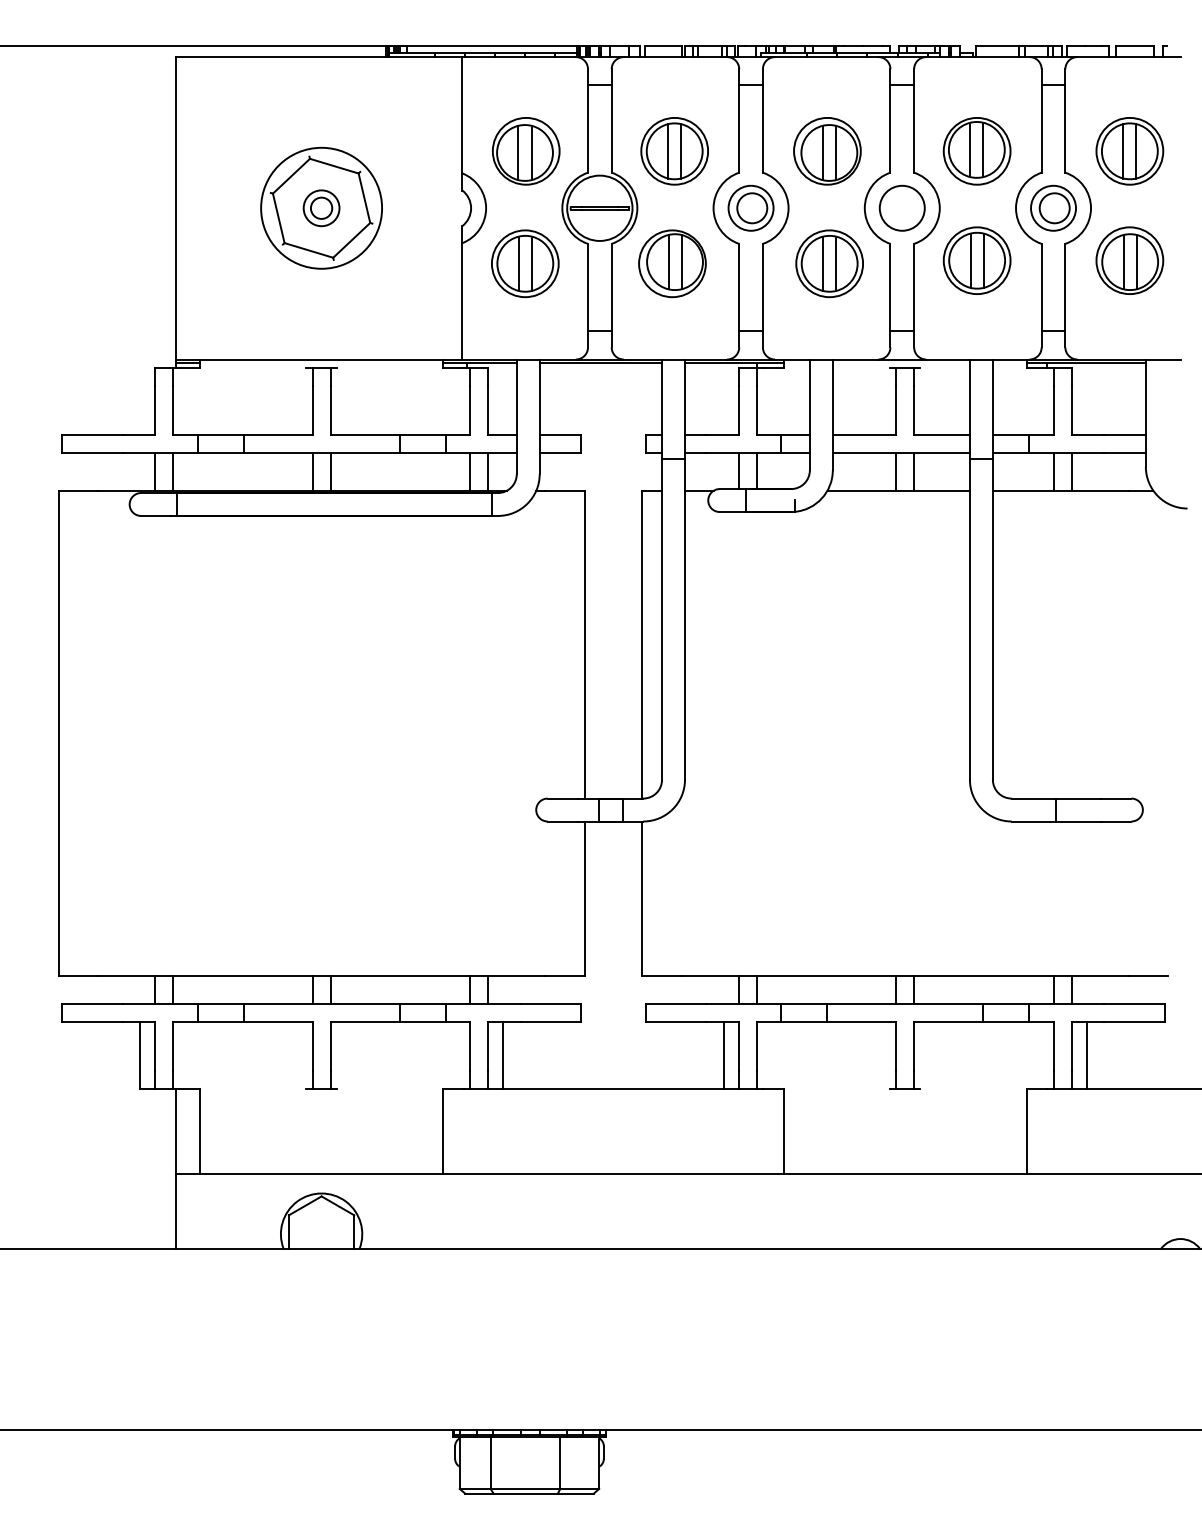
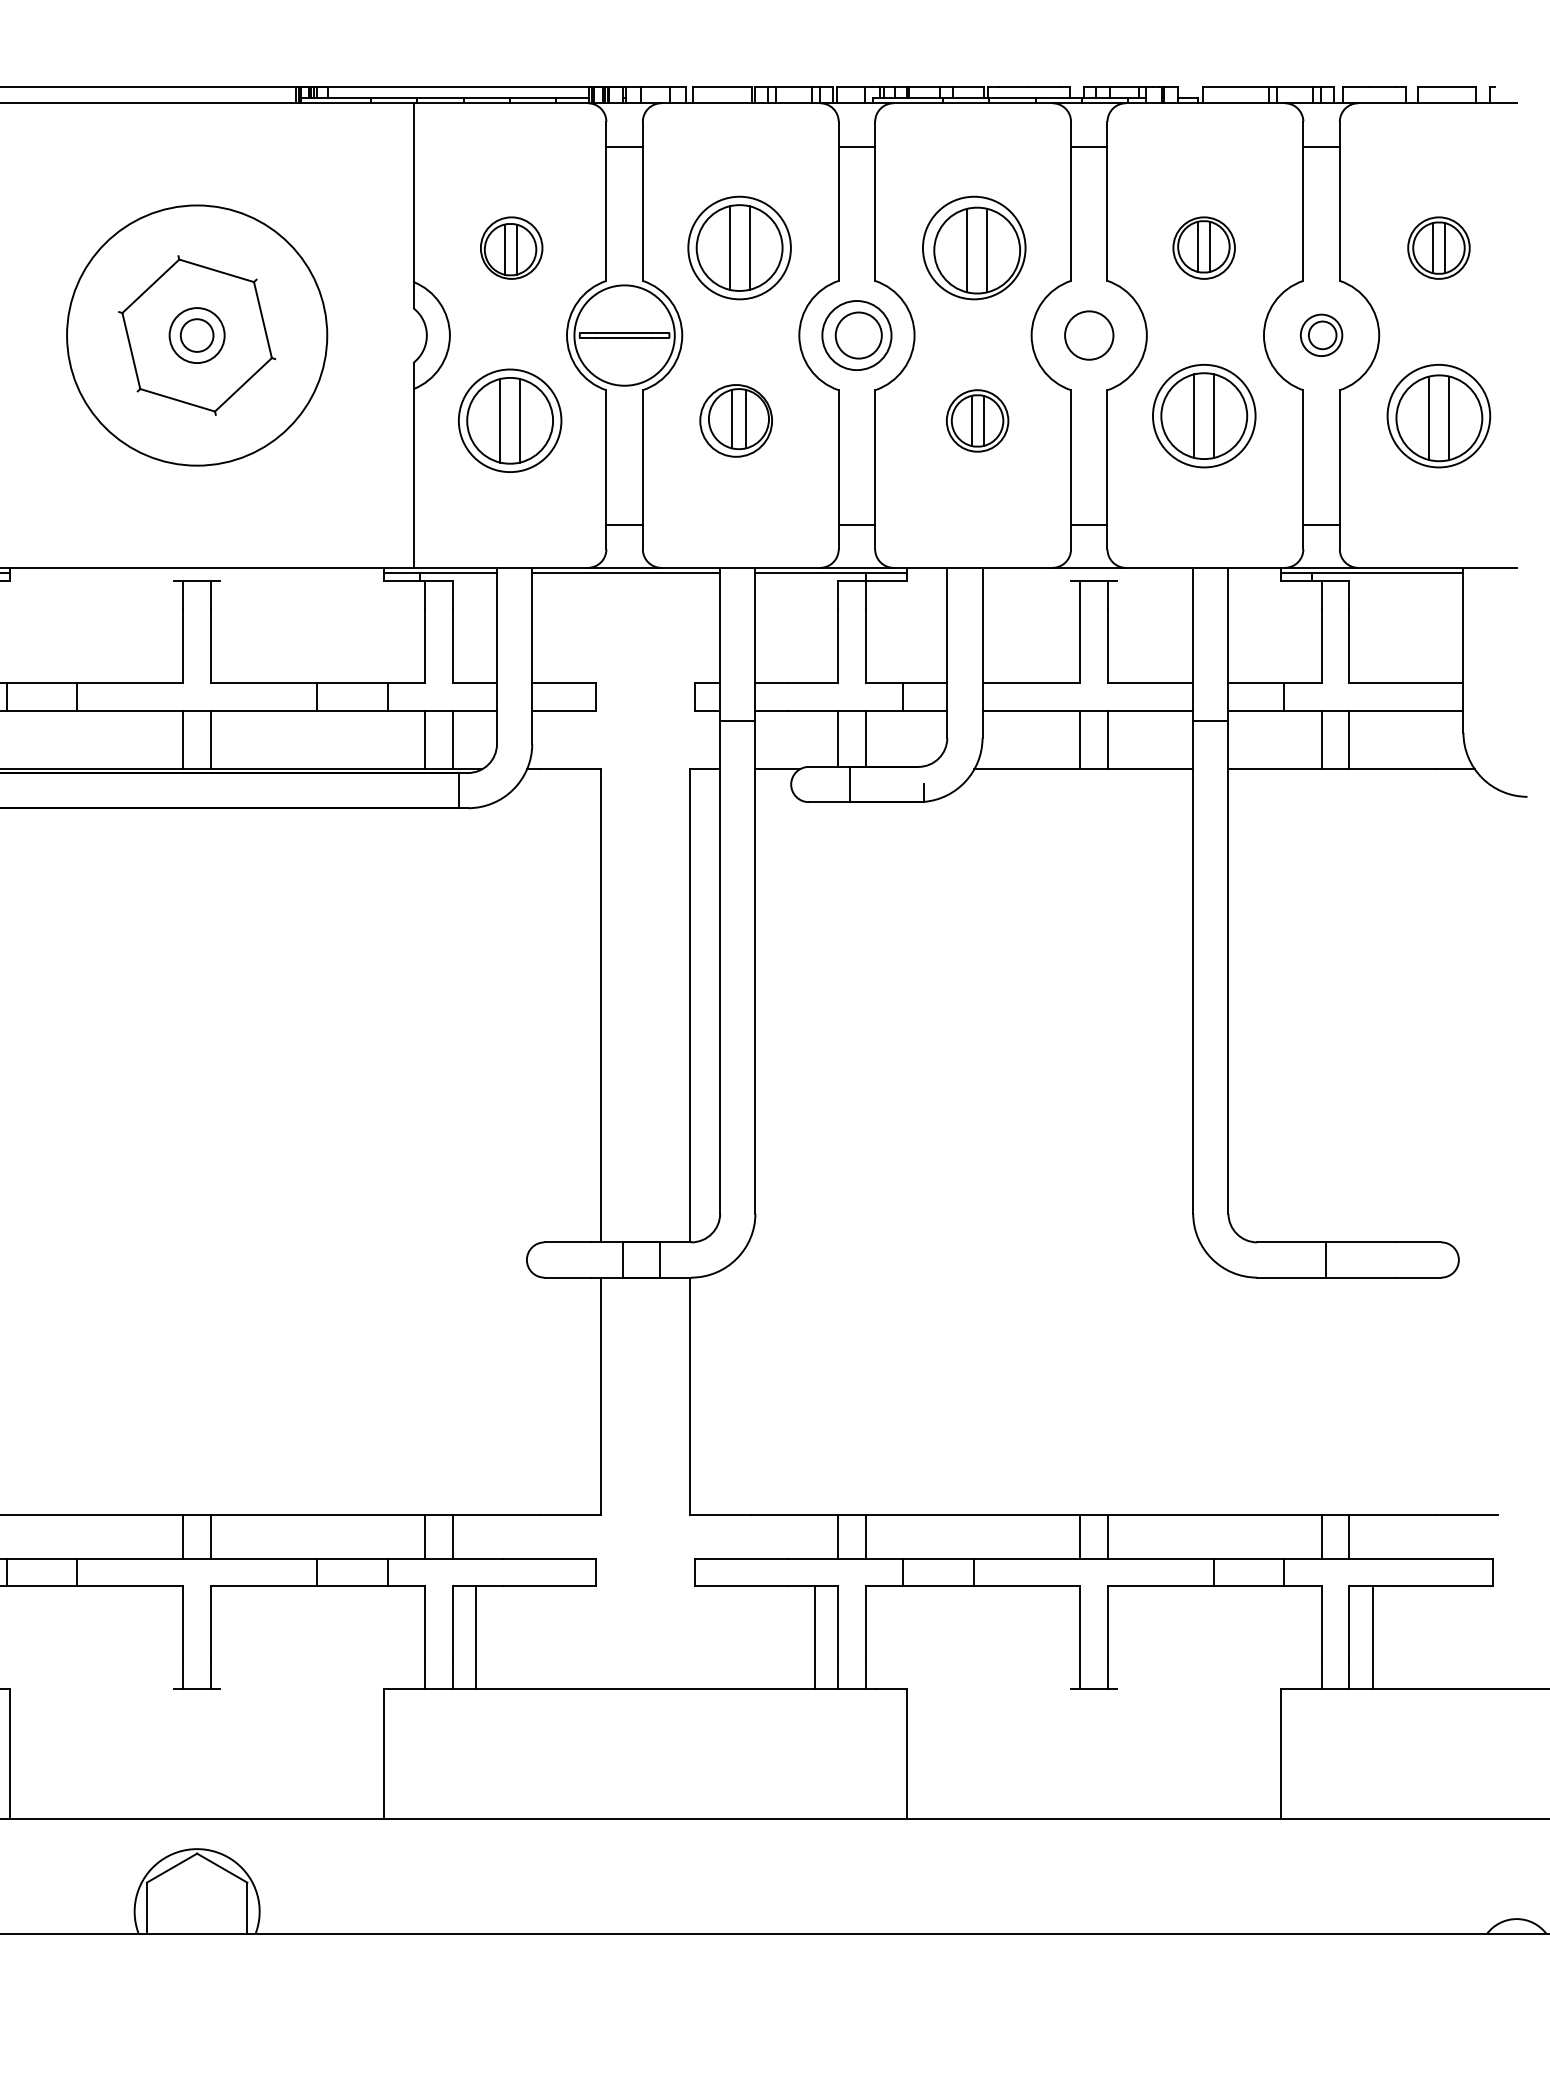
part: (526, 151) -> (511, 248), size x0.6
part: (976, 151) -> (1203, 248), size x0.6
part: (1129, 151) -> (1438, 248), size x0.6
circle: (321, 207) -> (196, 334), size x1.4
circle: (901, 207) -> (1088, 334), size x0.7
part: (1053, 207) -> (1321, 334), size x0.6
part: (672, 263) -> (736, 420), size x0.7
part: (829, 263) -> (977, 420), size x0.6

